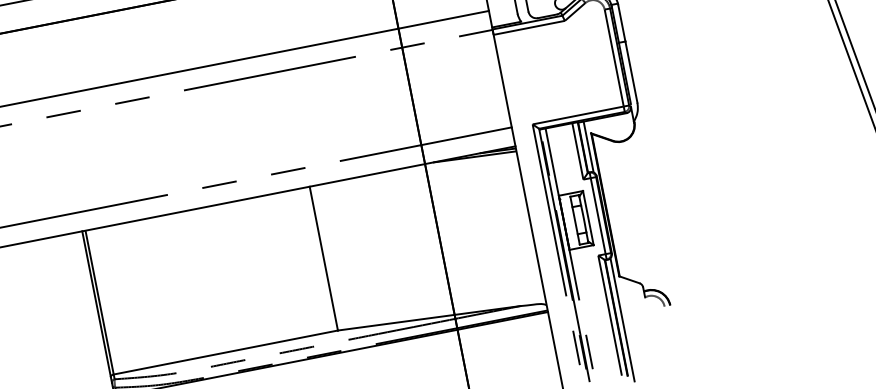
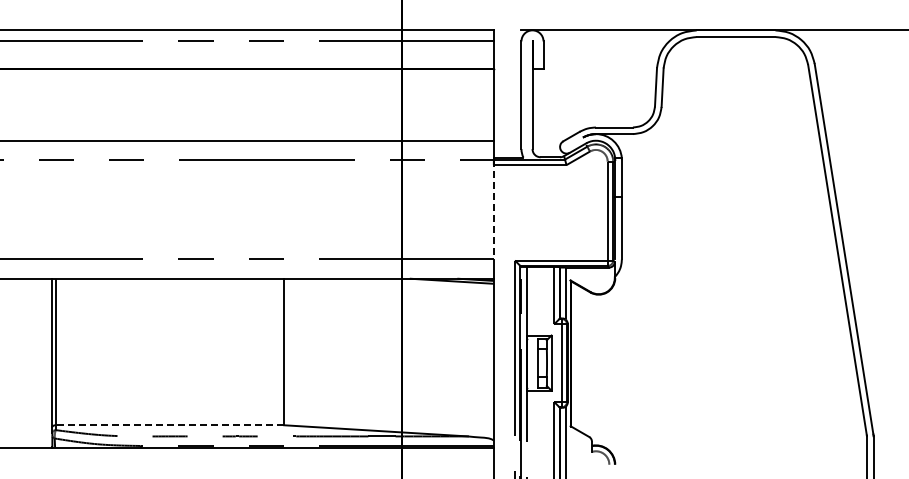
line: (501, 78) -> (493, 209), solid -> dashed
line: (225, 352) -> (169, 425), solid -> dashed

